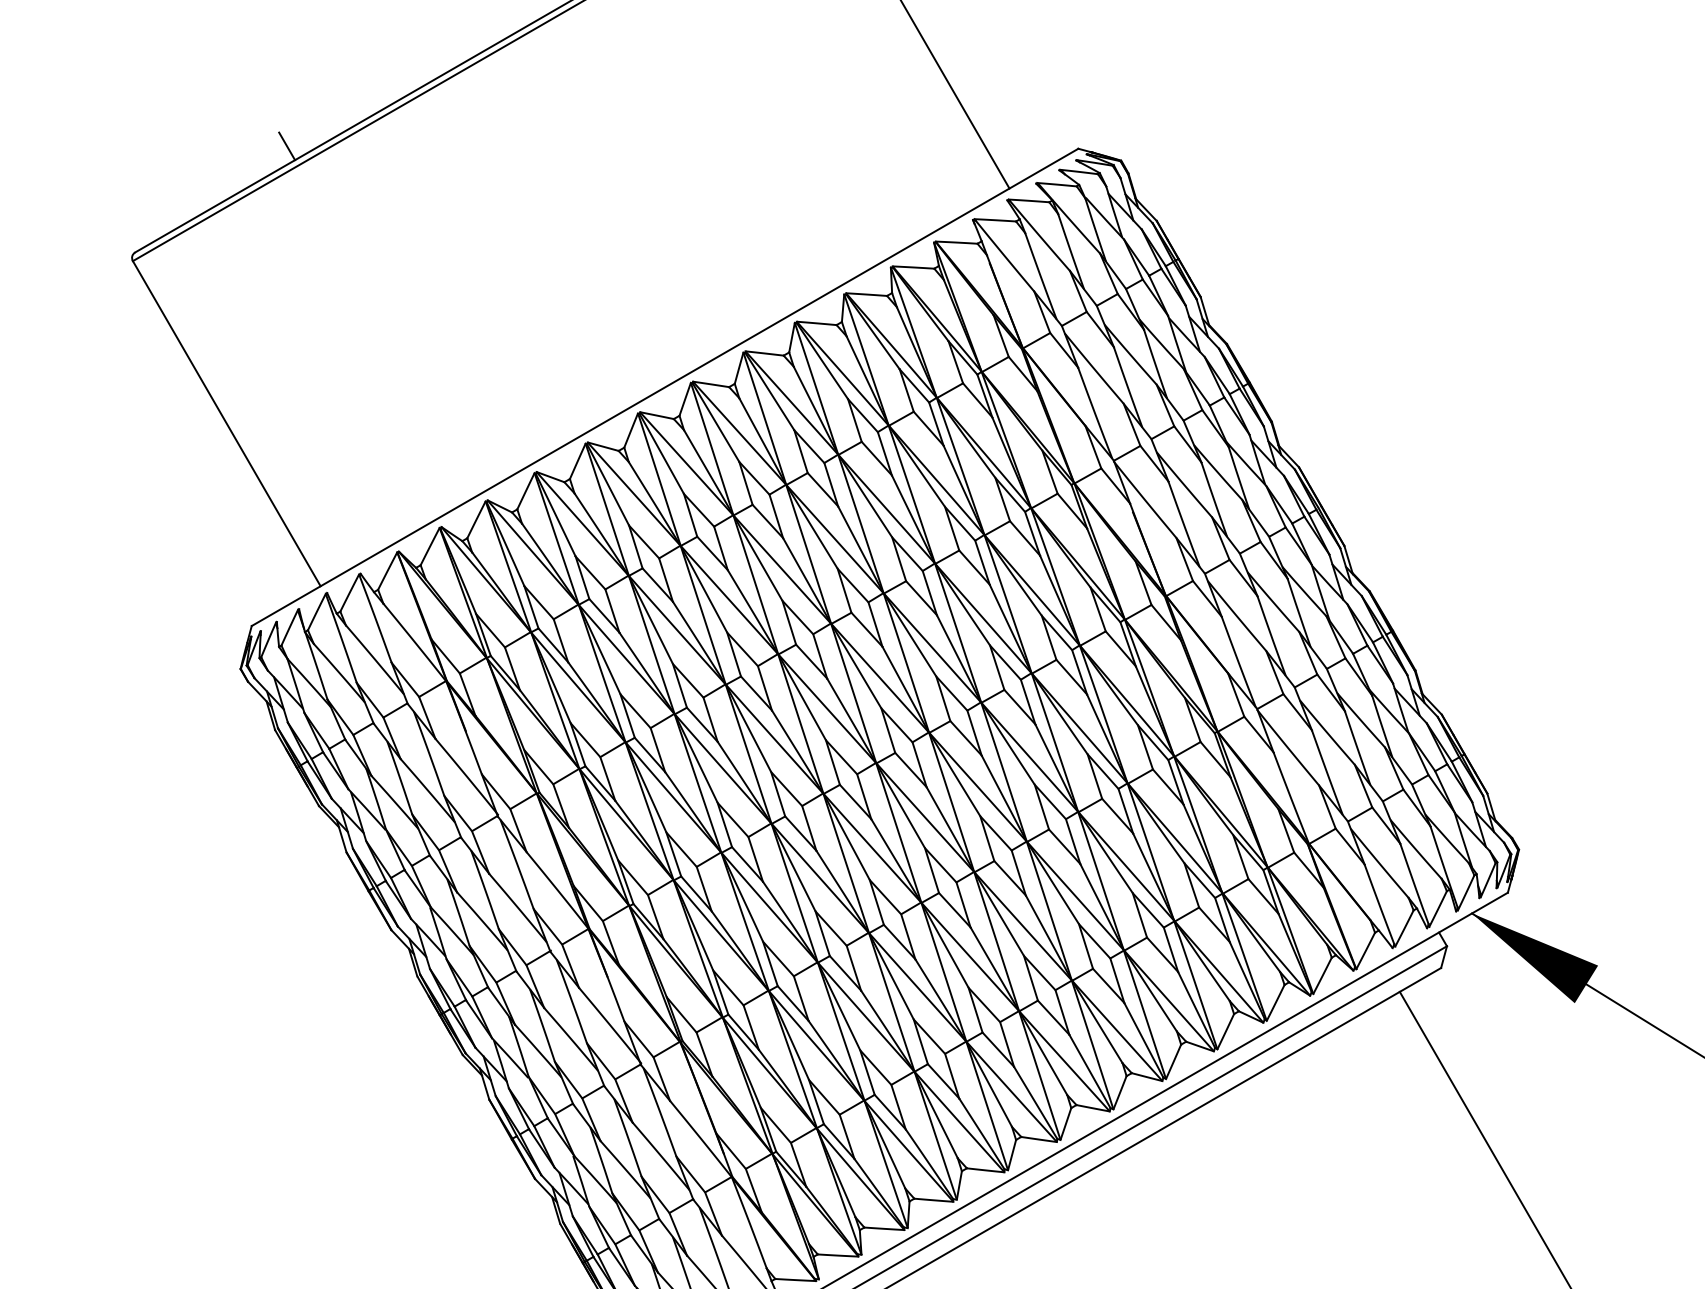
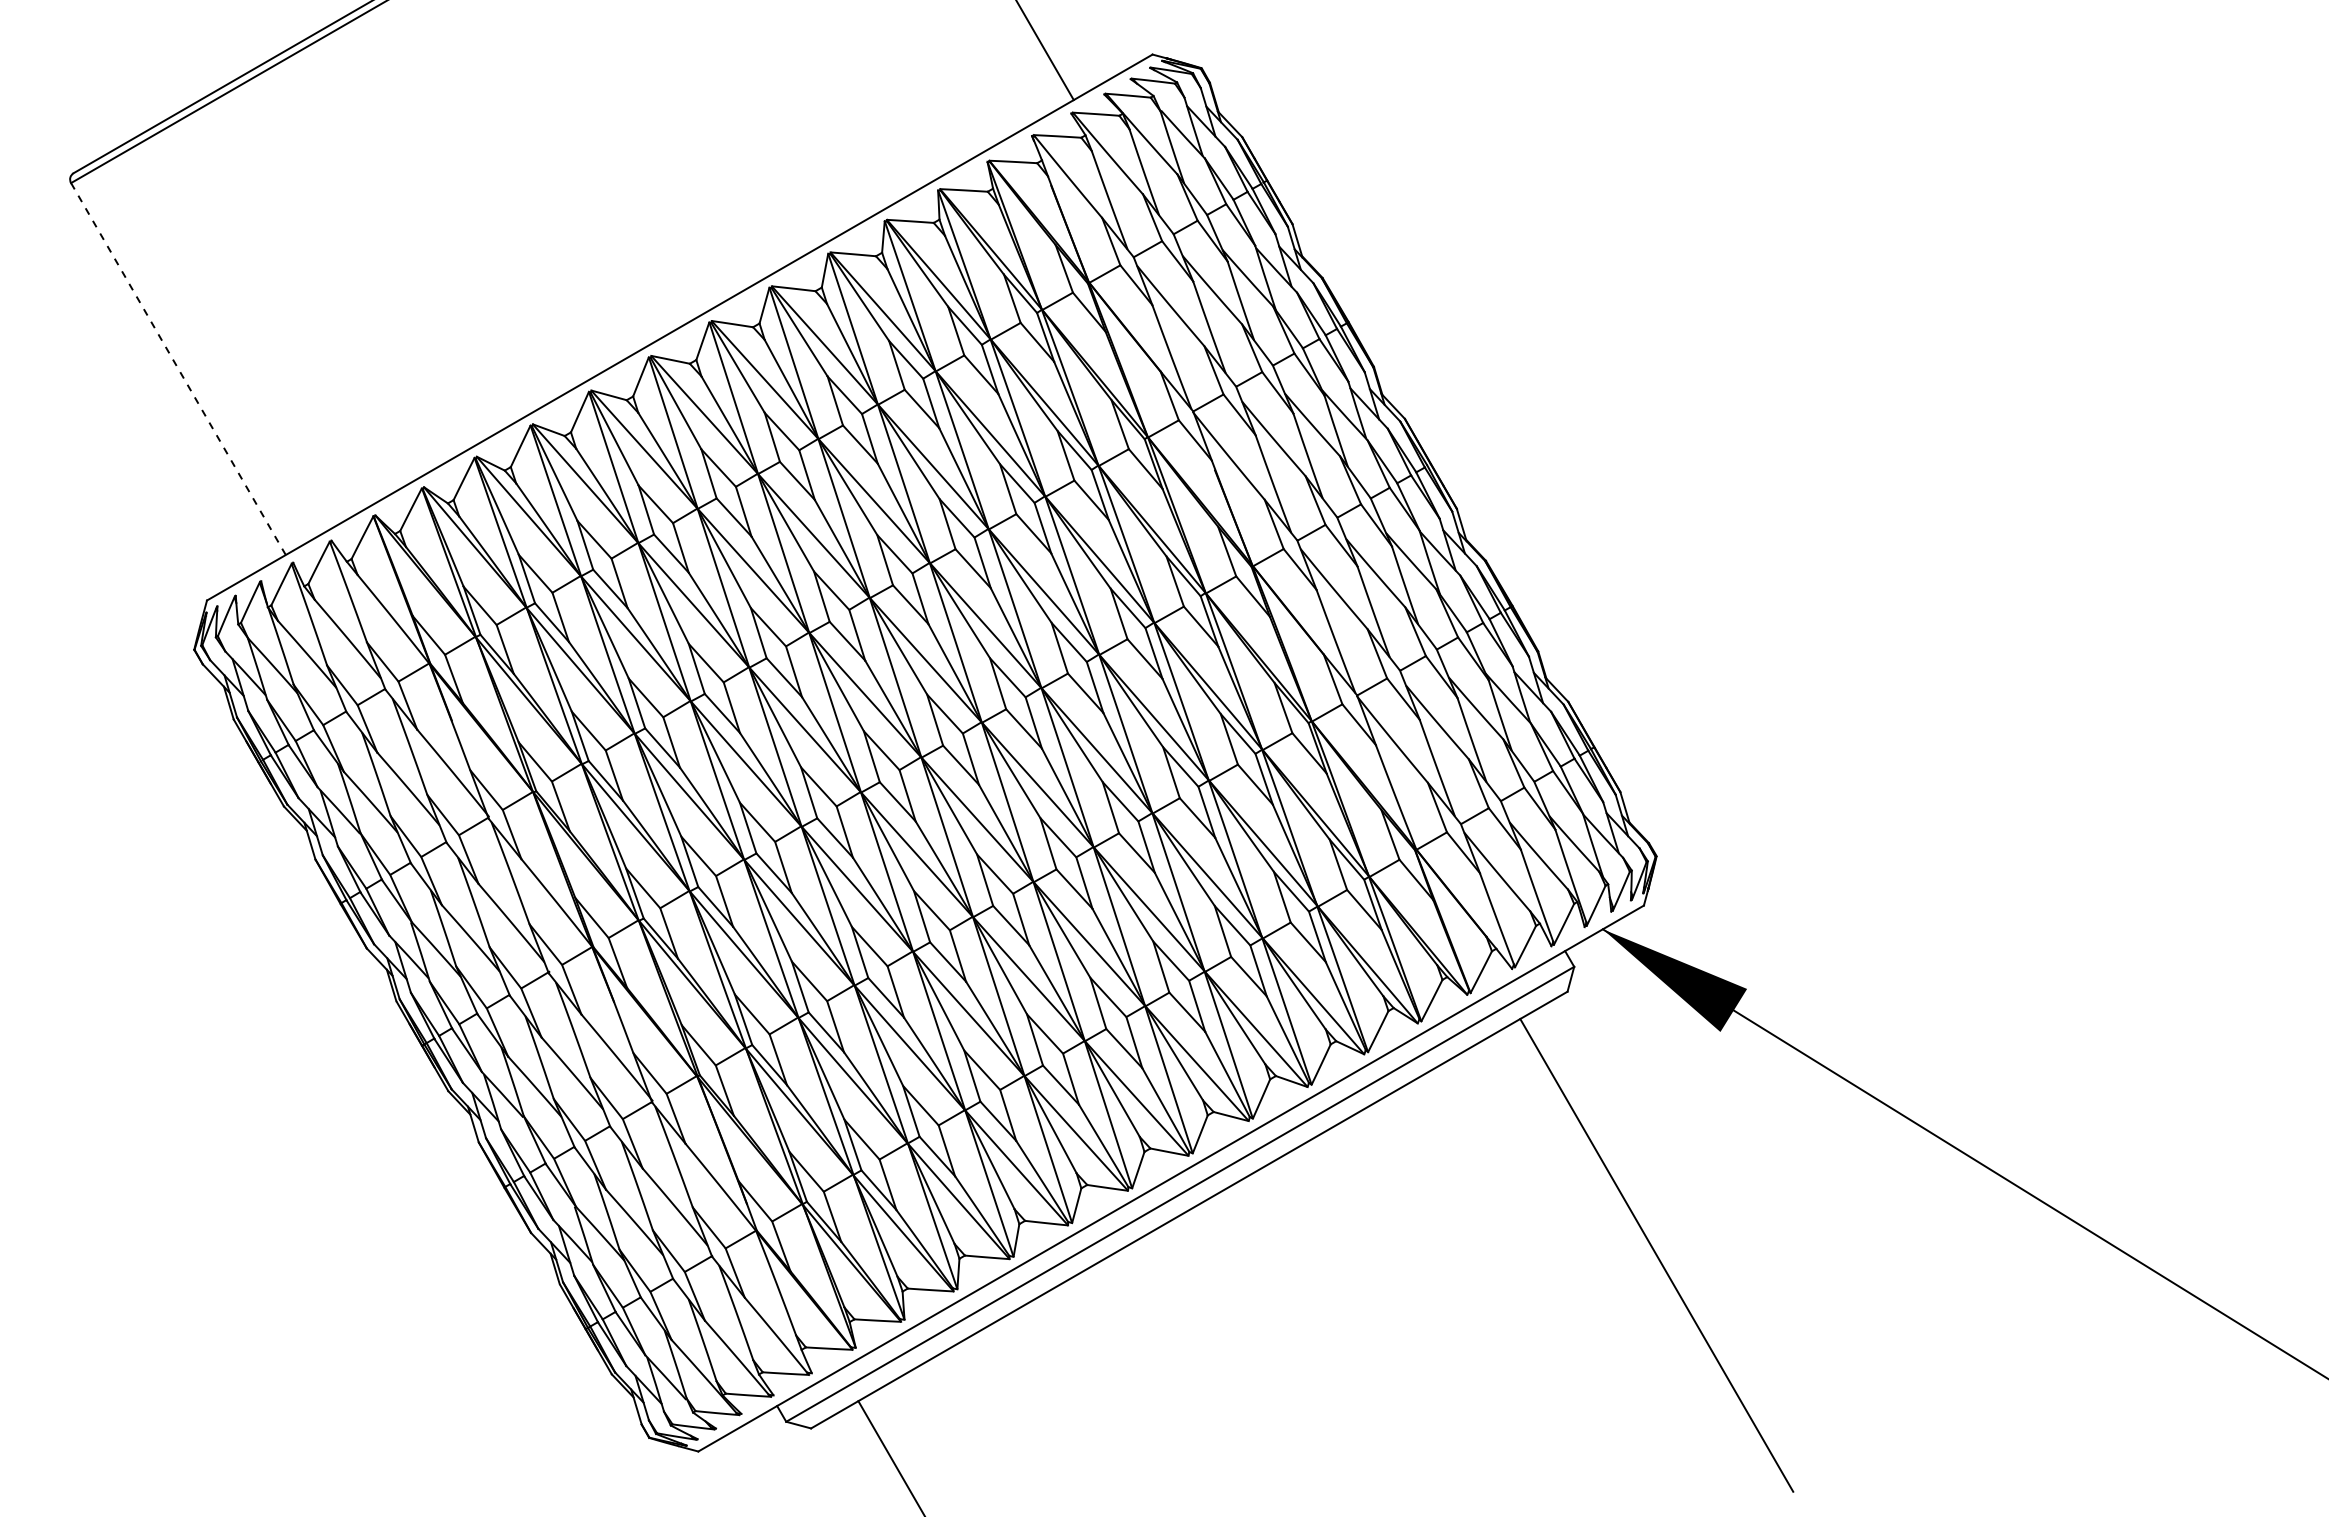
line: (287, 146) -> (247, 51), removed
line: (226, 424) -> (178, 369), solid -> dashed

